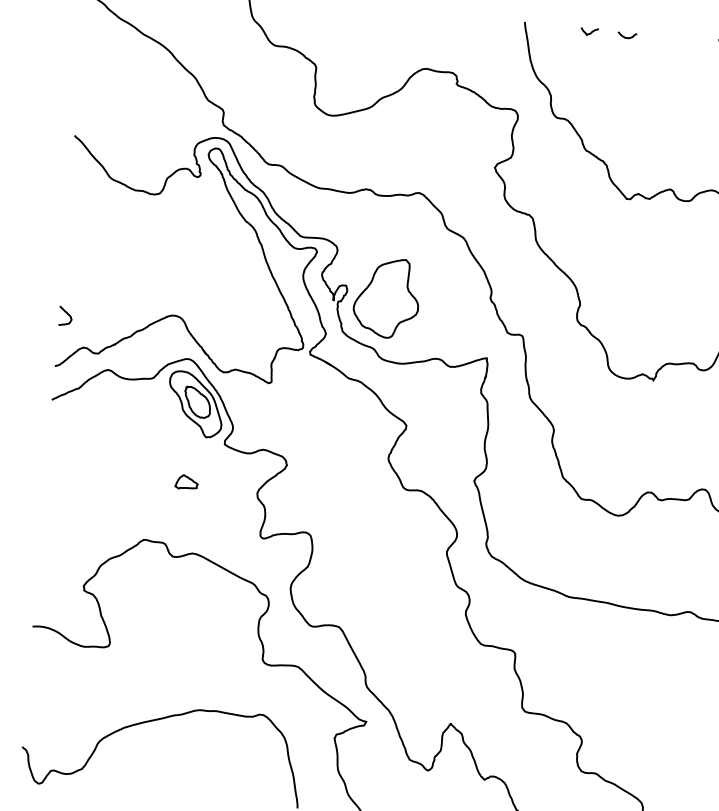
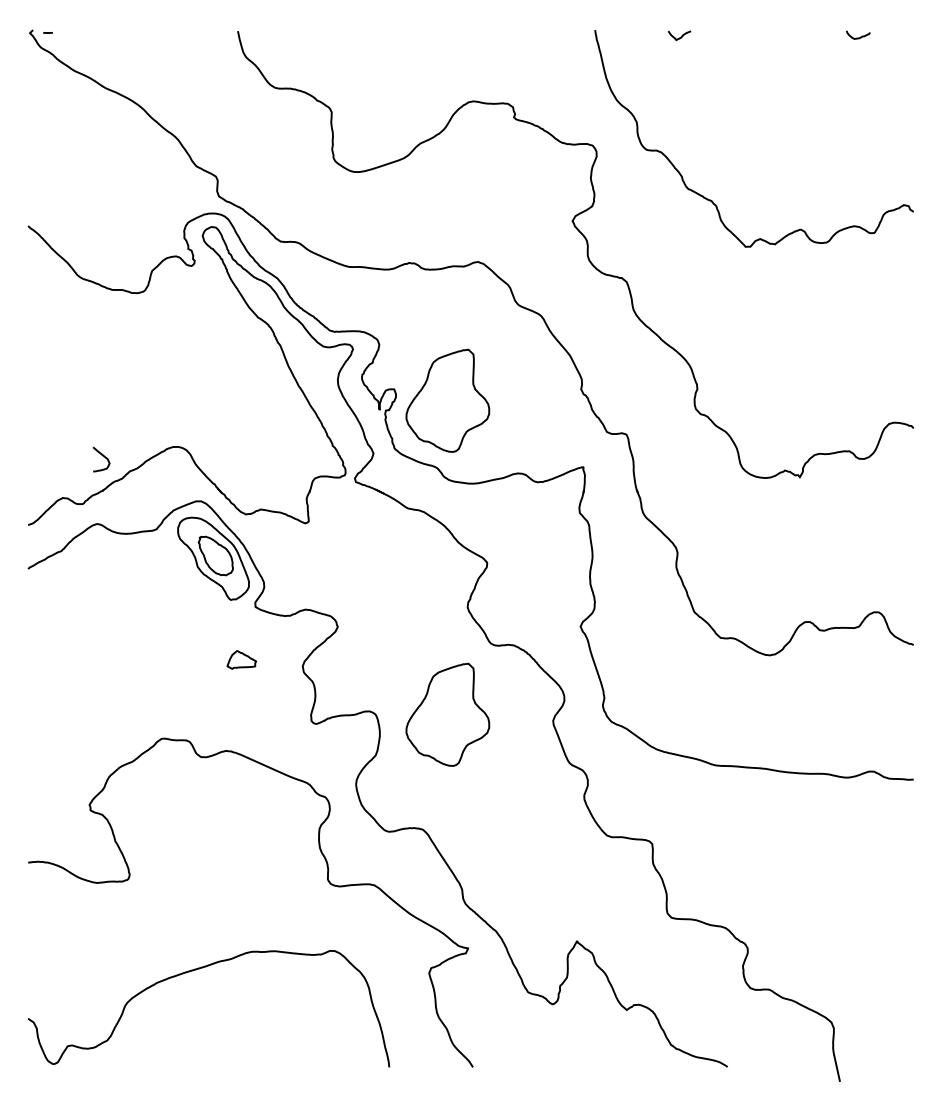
curve: (626, 37) -> (727, 38), removed
curve: (67, 314) -> (103, 457), moved
part: (186, 481) -> (241, 659), moved
part: (365, 540) -> (447, 714), added

